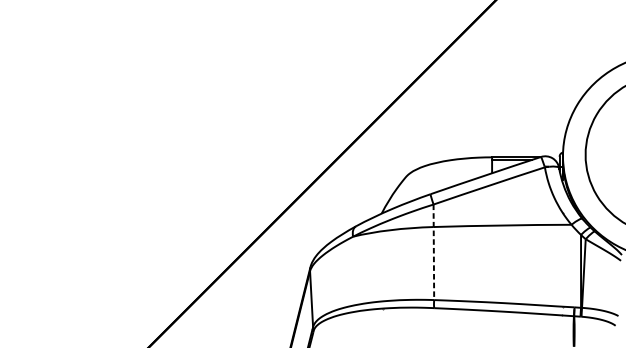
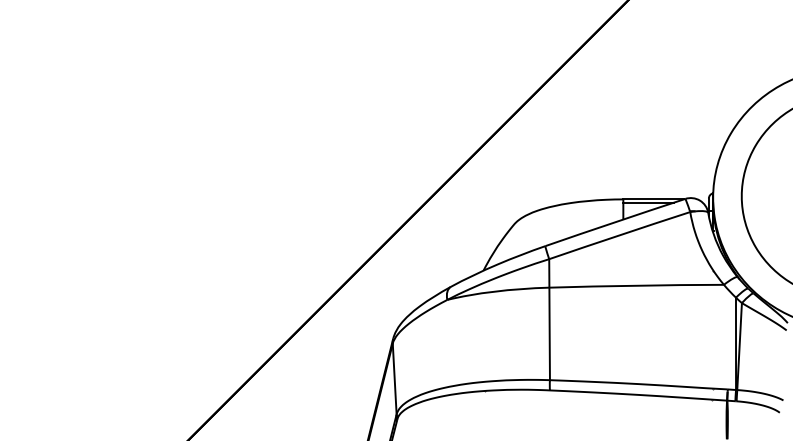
line: (433, 252) -> (549, 320), dashed -> solid

